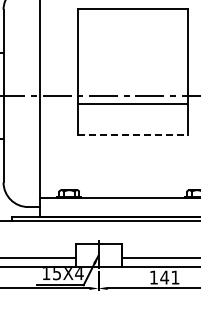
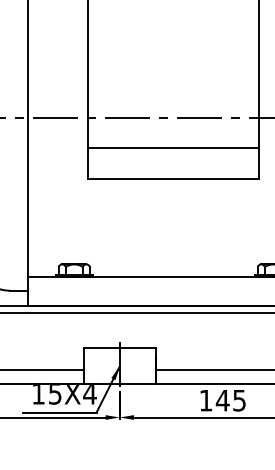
line: (133, 104) -> (174, 148), moved
line: (133, 135) -> (174, 179), dashed -> solid
text: (175, 277) -> (239, 400), 141 -> 145

